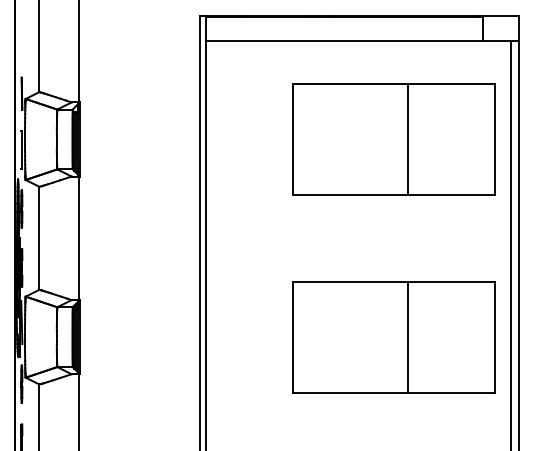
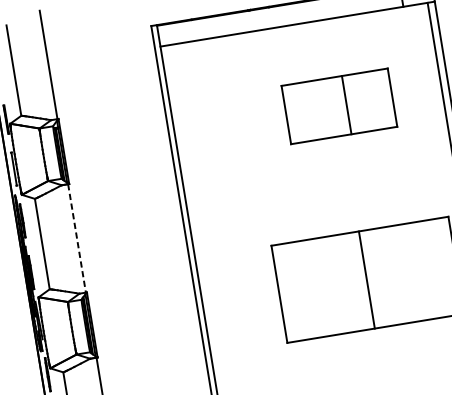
part: (393, 139) -> (338, 106), size x0.6
line: (78, 238) -> (76, 238), solid -> dashed
line: (408, 336) -> (367, 279), moved

